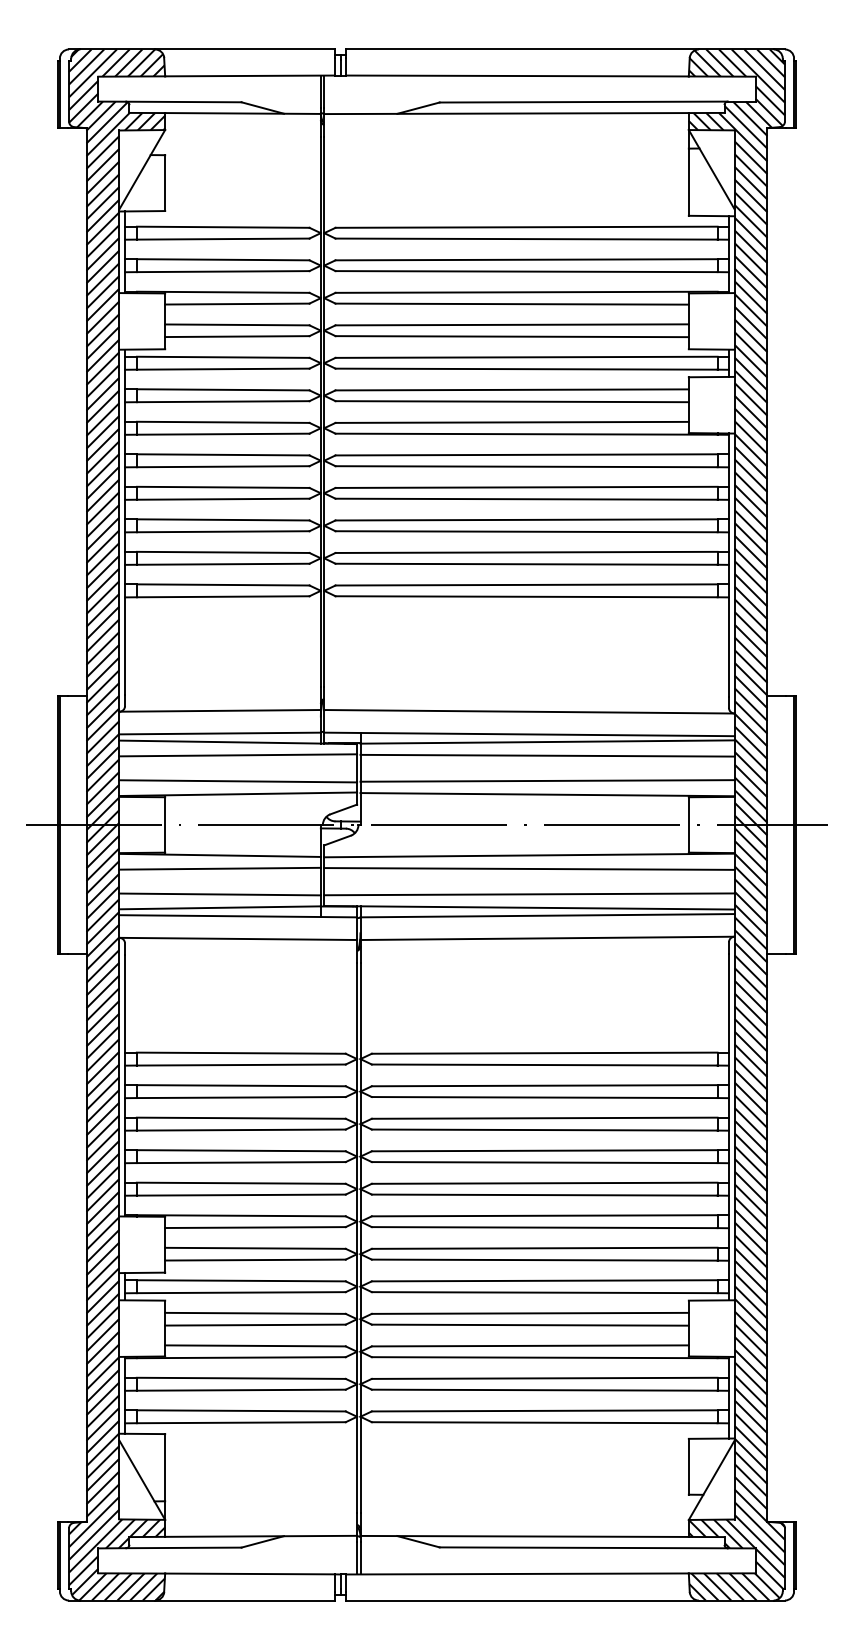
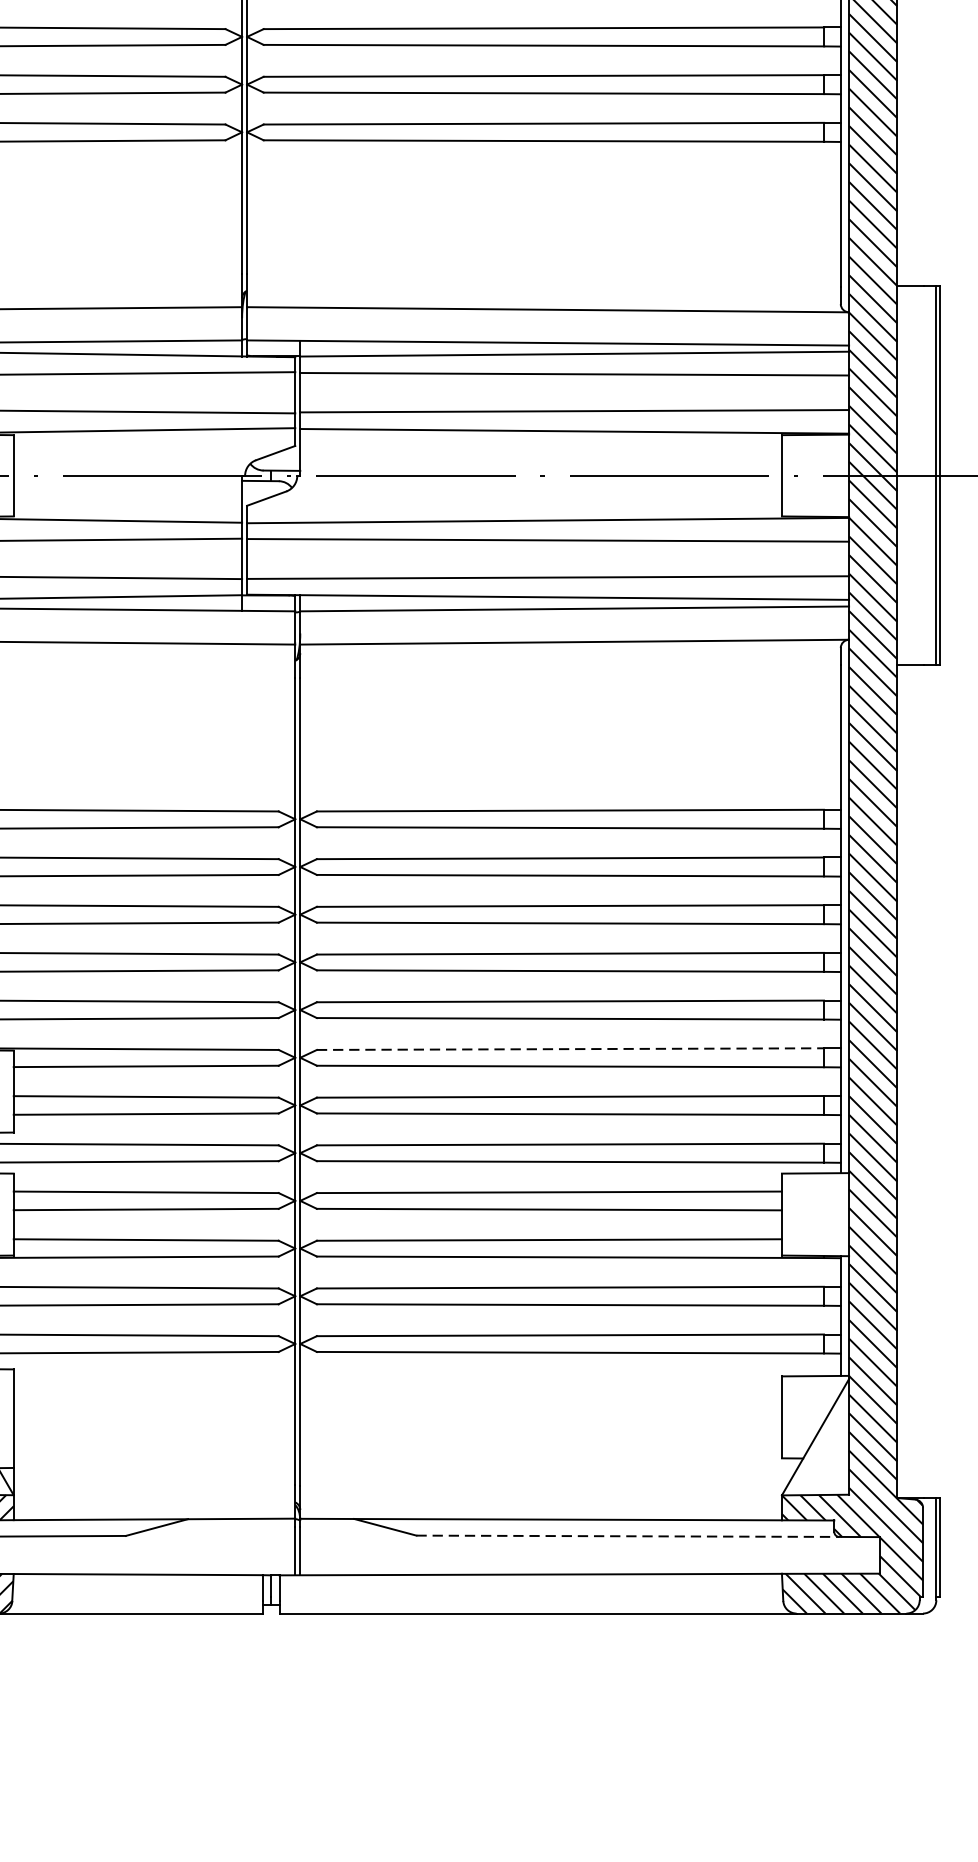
line: (544, 1215) -> (570, 1048), solid -> dashed
line: (584, 1547) -> (628, 1535), solid -> dashed

